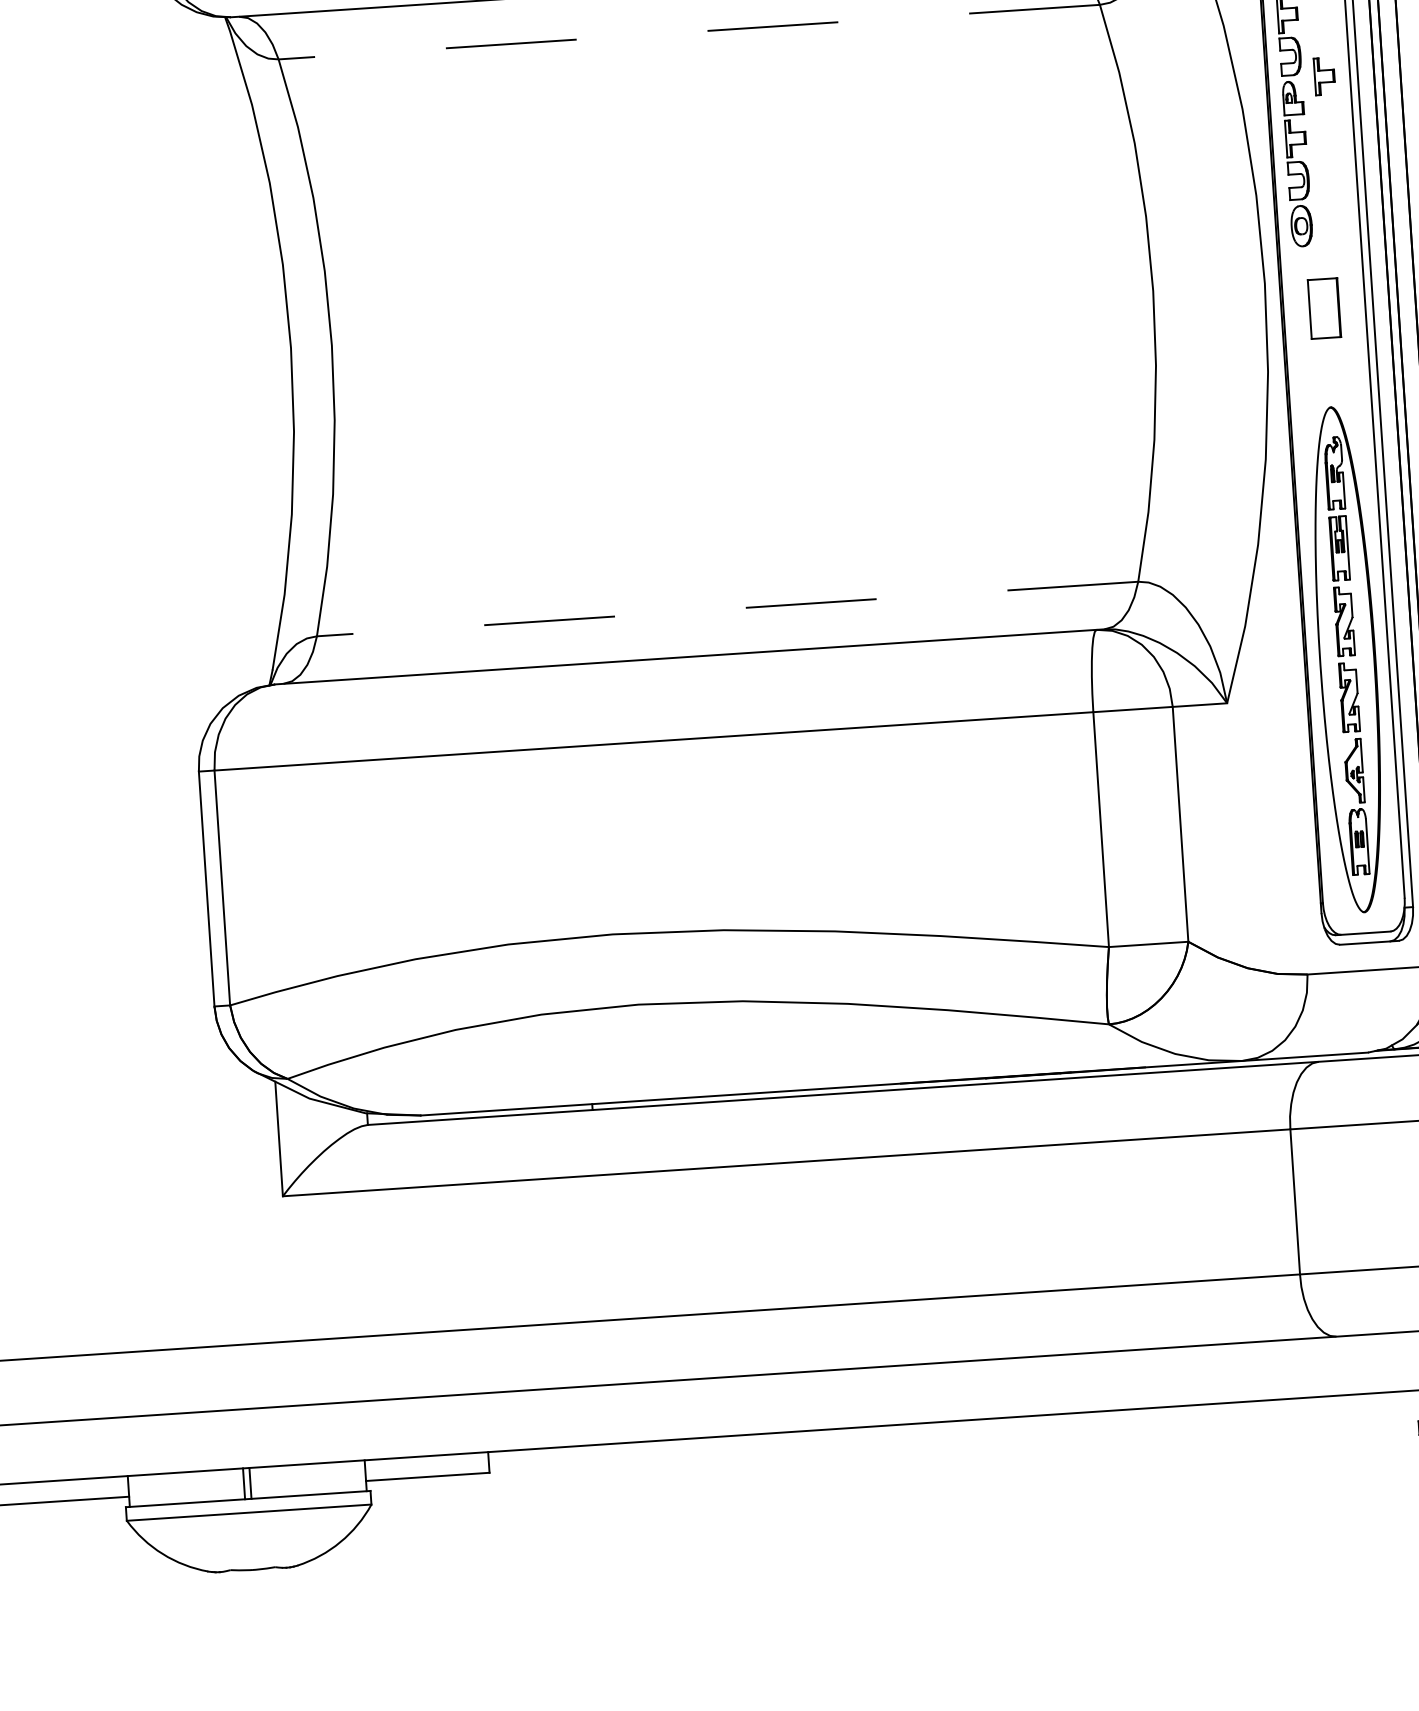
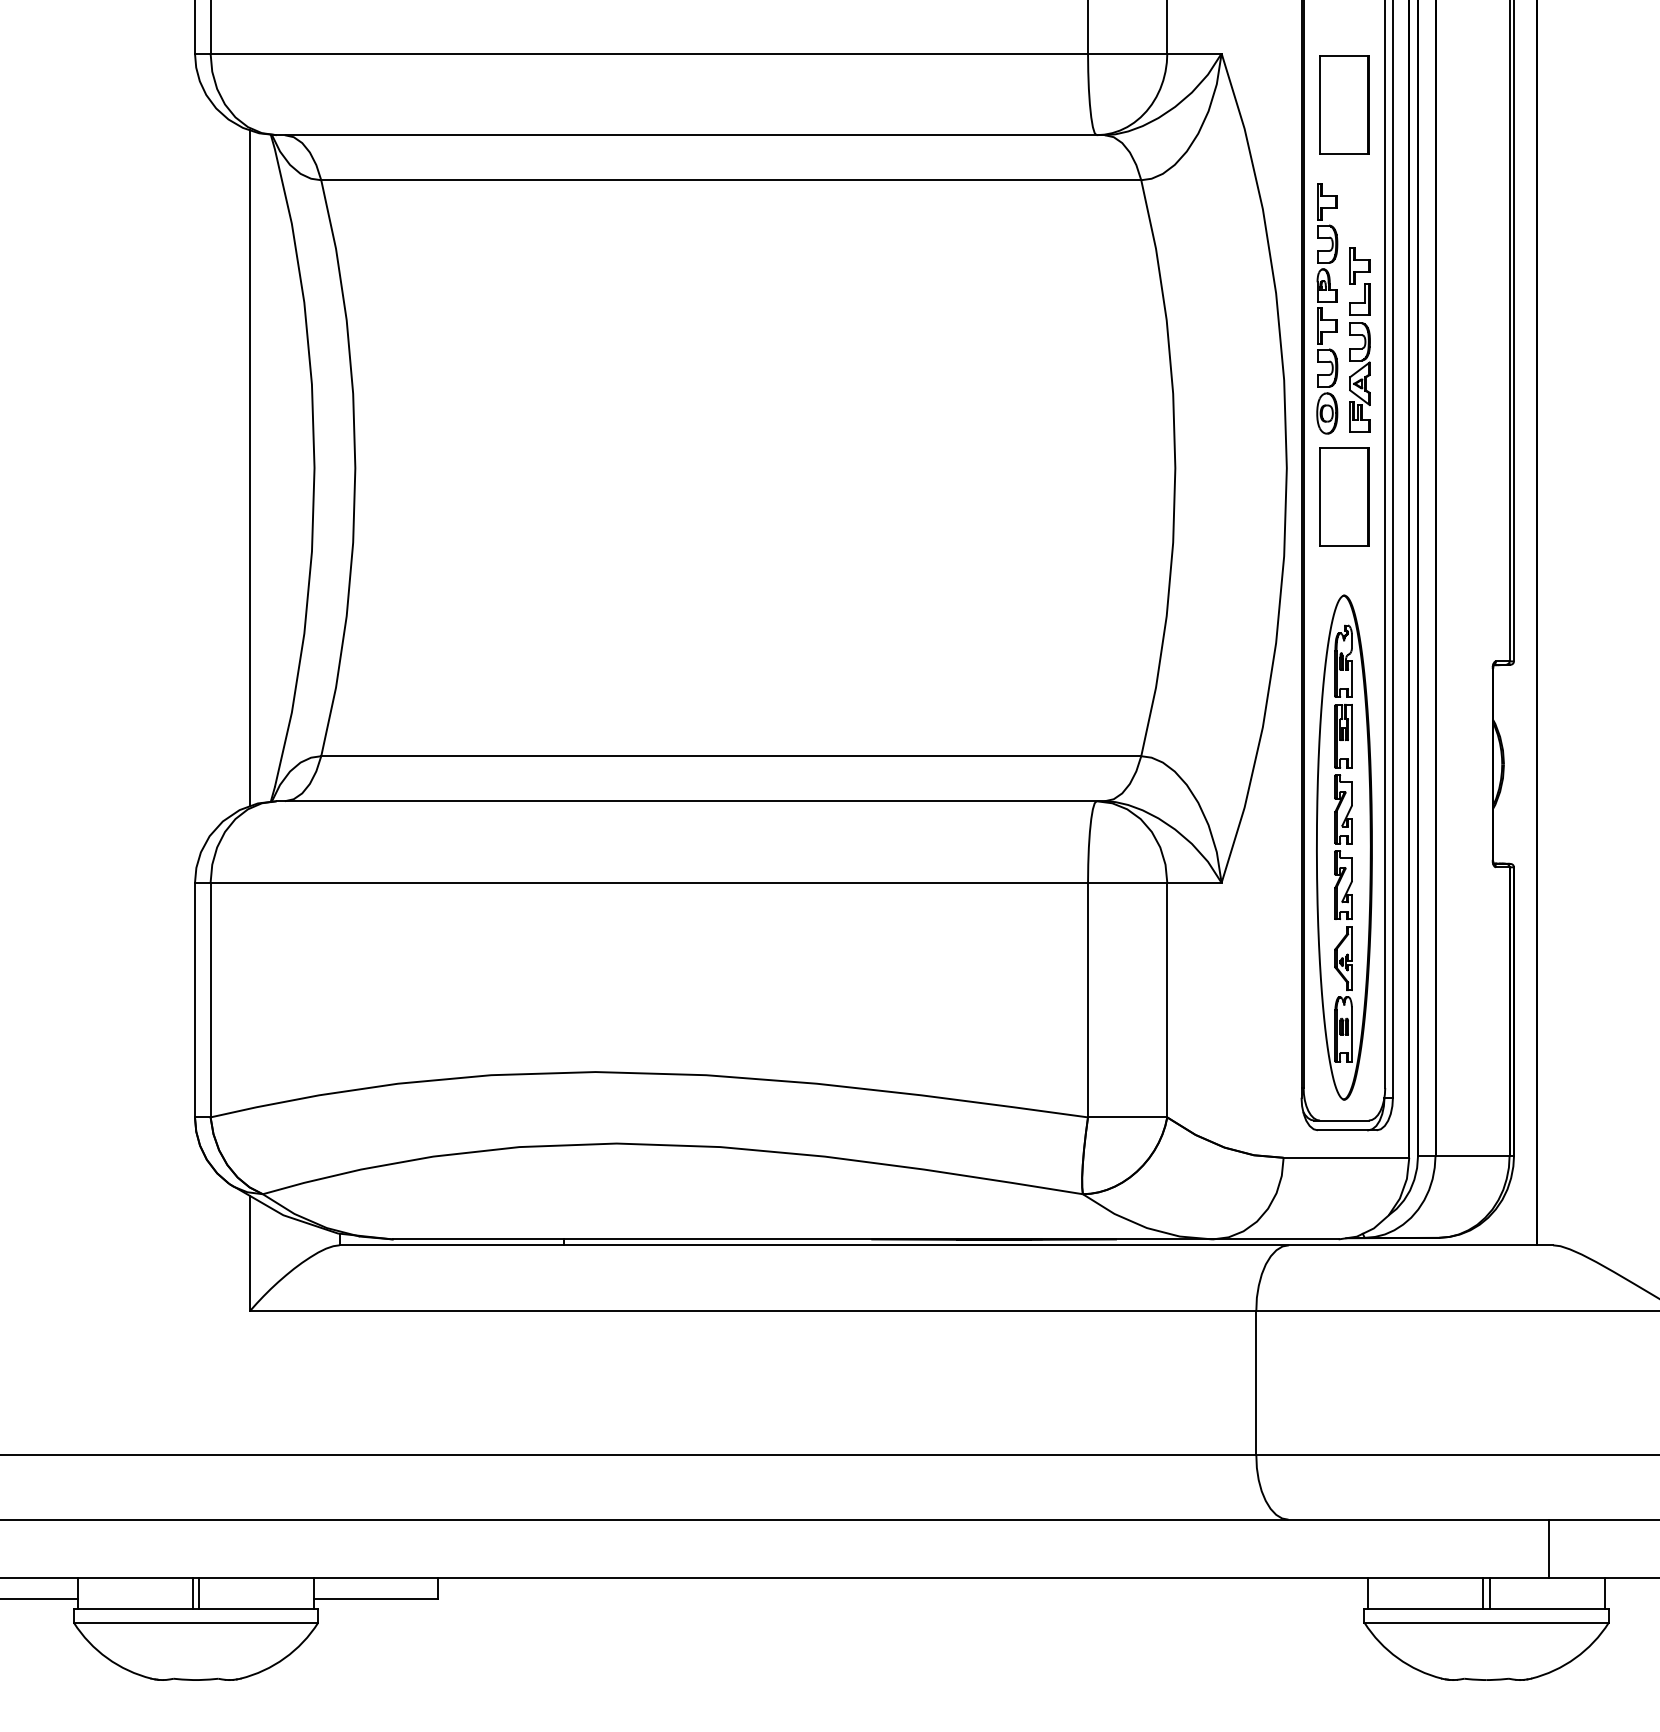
line: (688, 32) -> (730, 180), dashed -> solid
part: (1330, 167) -> (1359, 357), added
part: (1324, 308) -> (1344, 496), size x1.67
line: (226, 352) -> (250, 468), added
line: (726, 609) -> (730, 756), dashed -> solid

